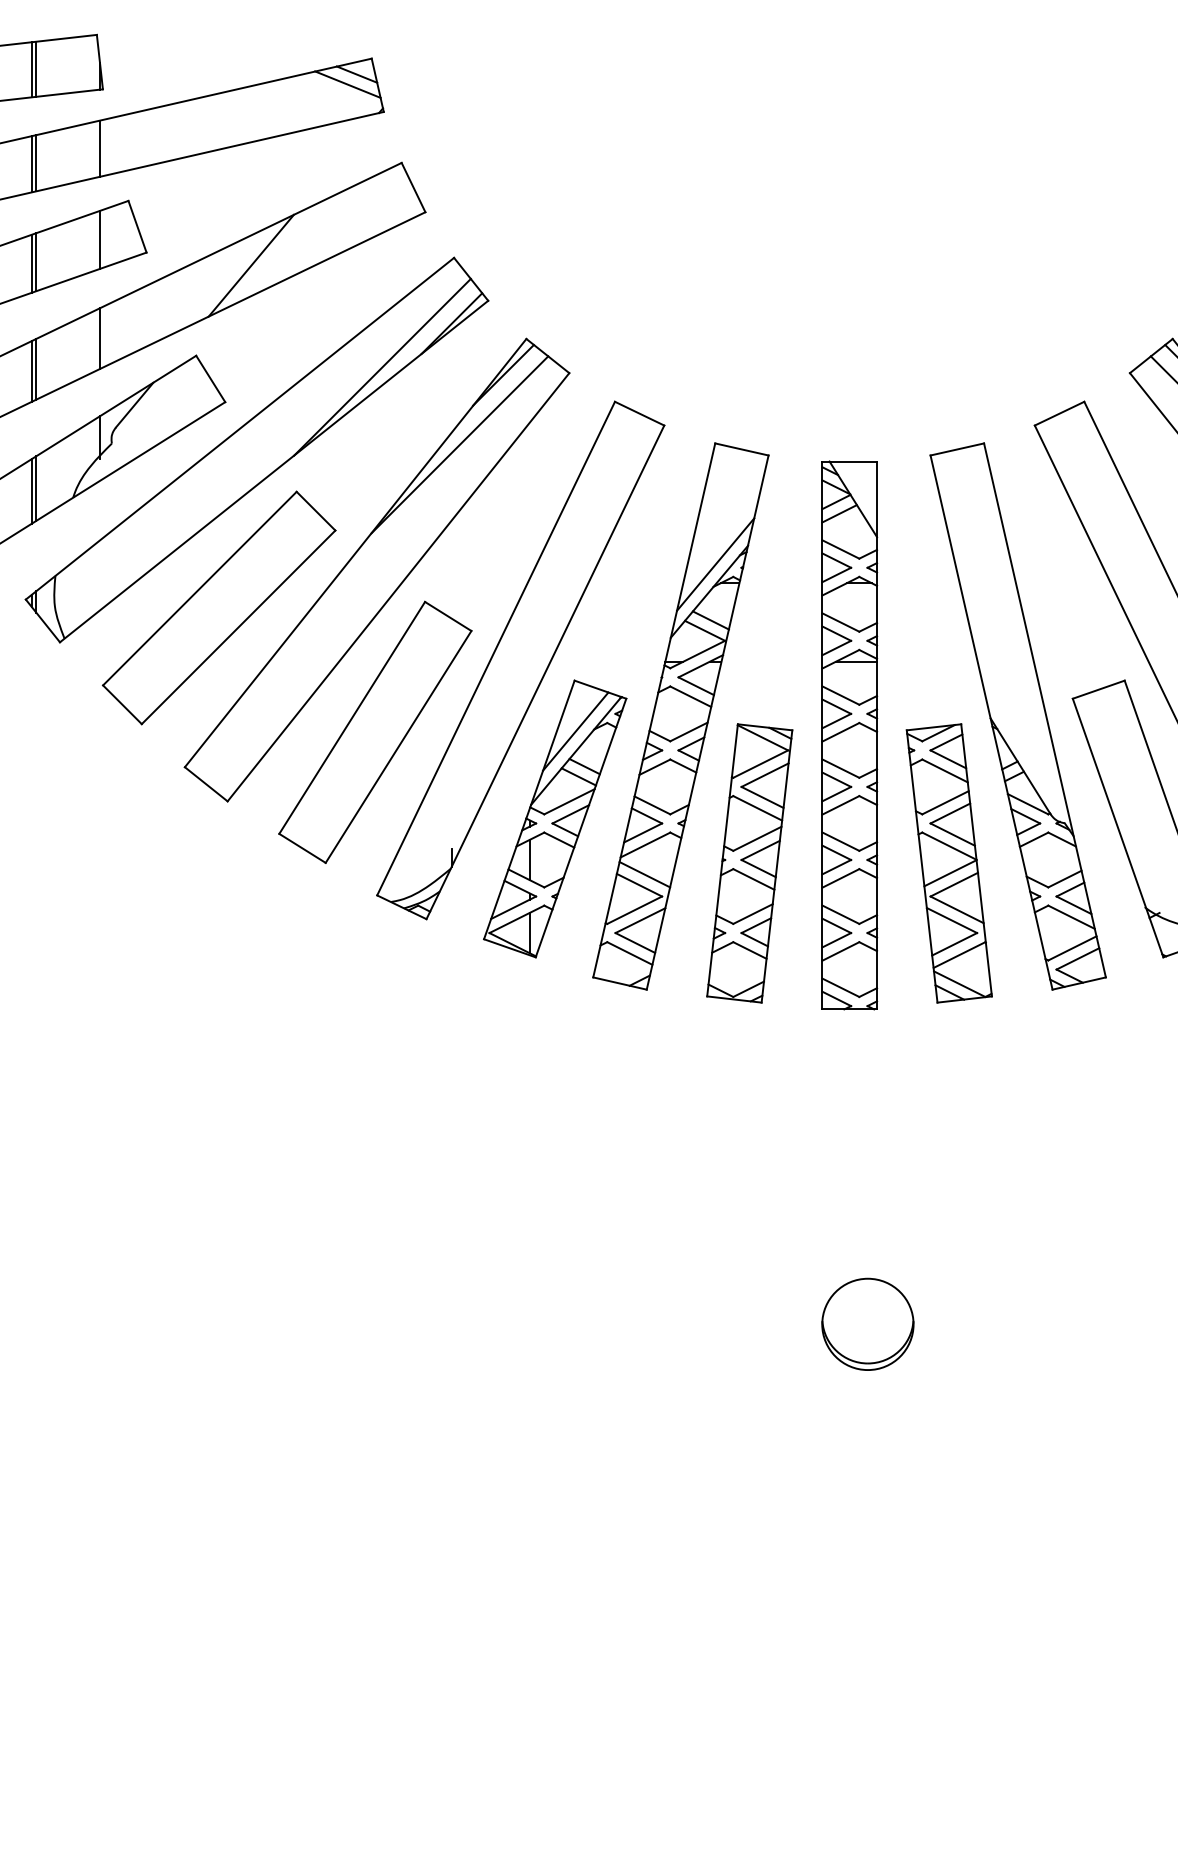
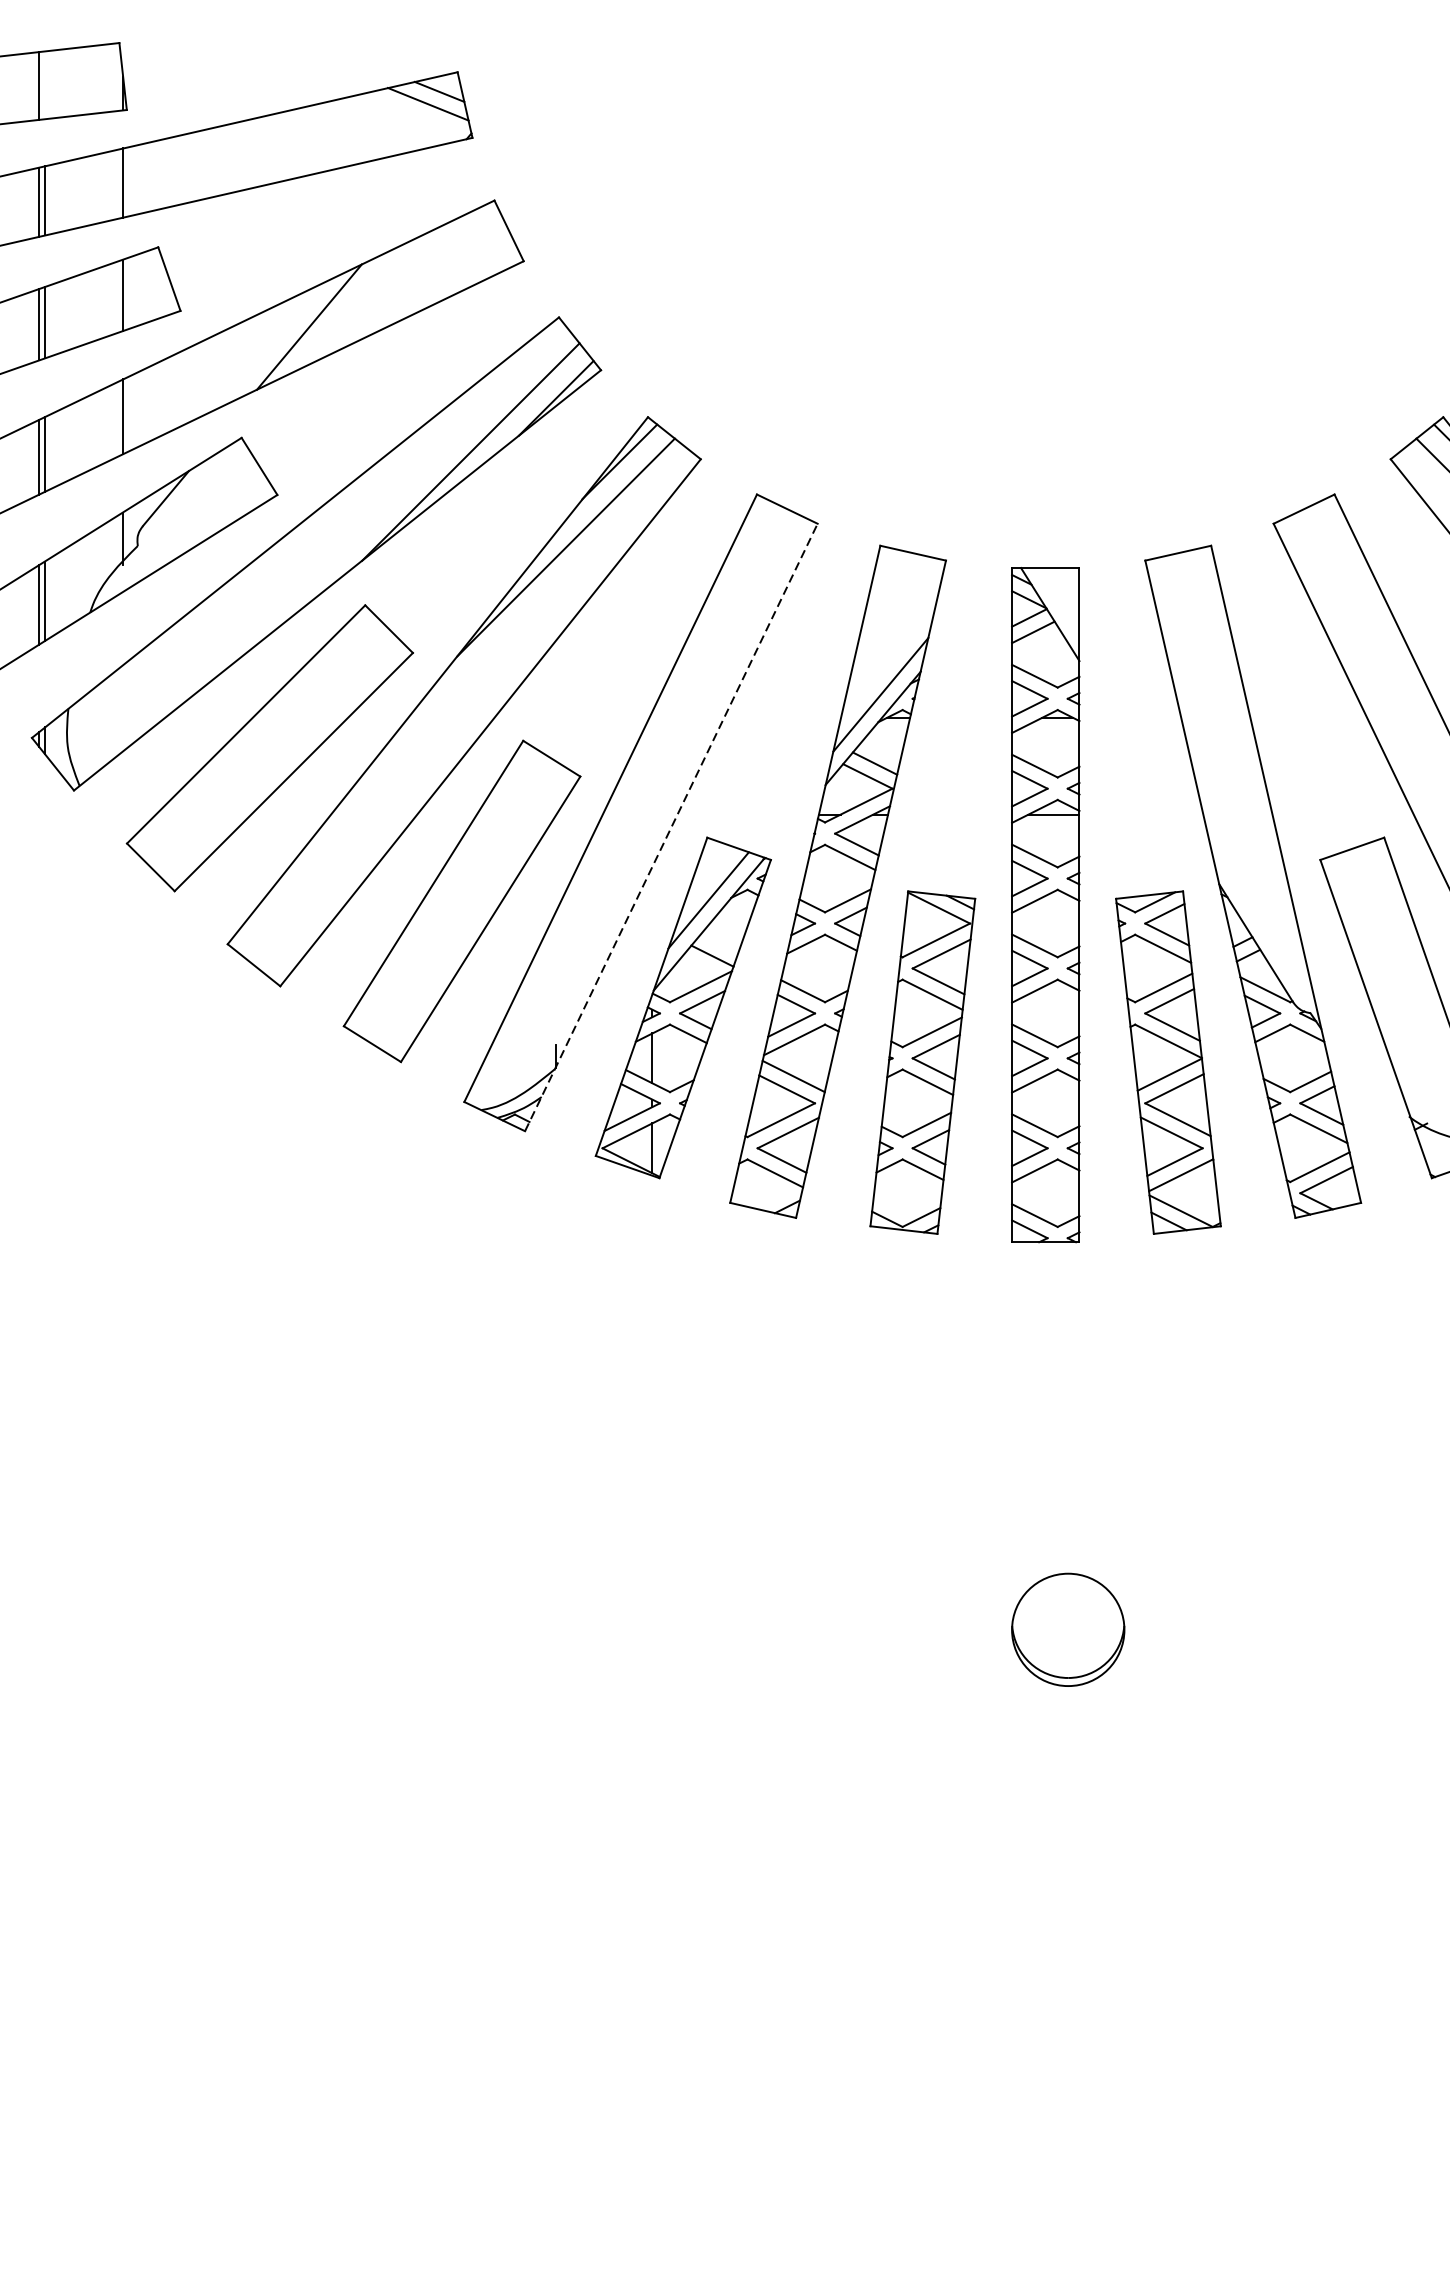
line: (36, 68) -> (45, 84), removed
line: (545, 672) -> (671, 827), solid -> dashed
line: (584, 766) -> (719, 943), removed

